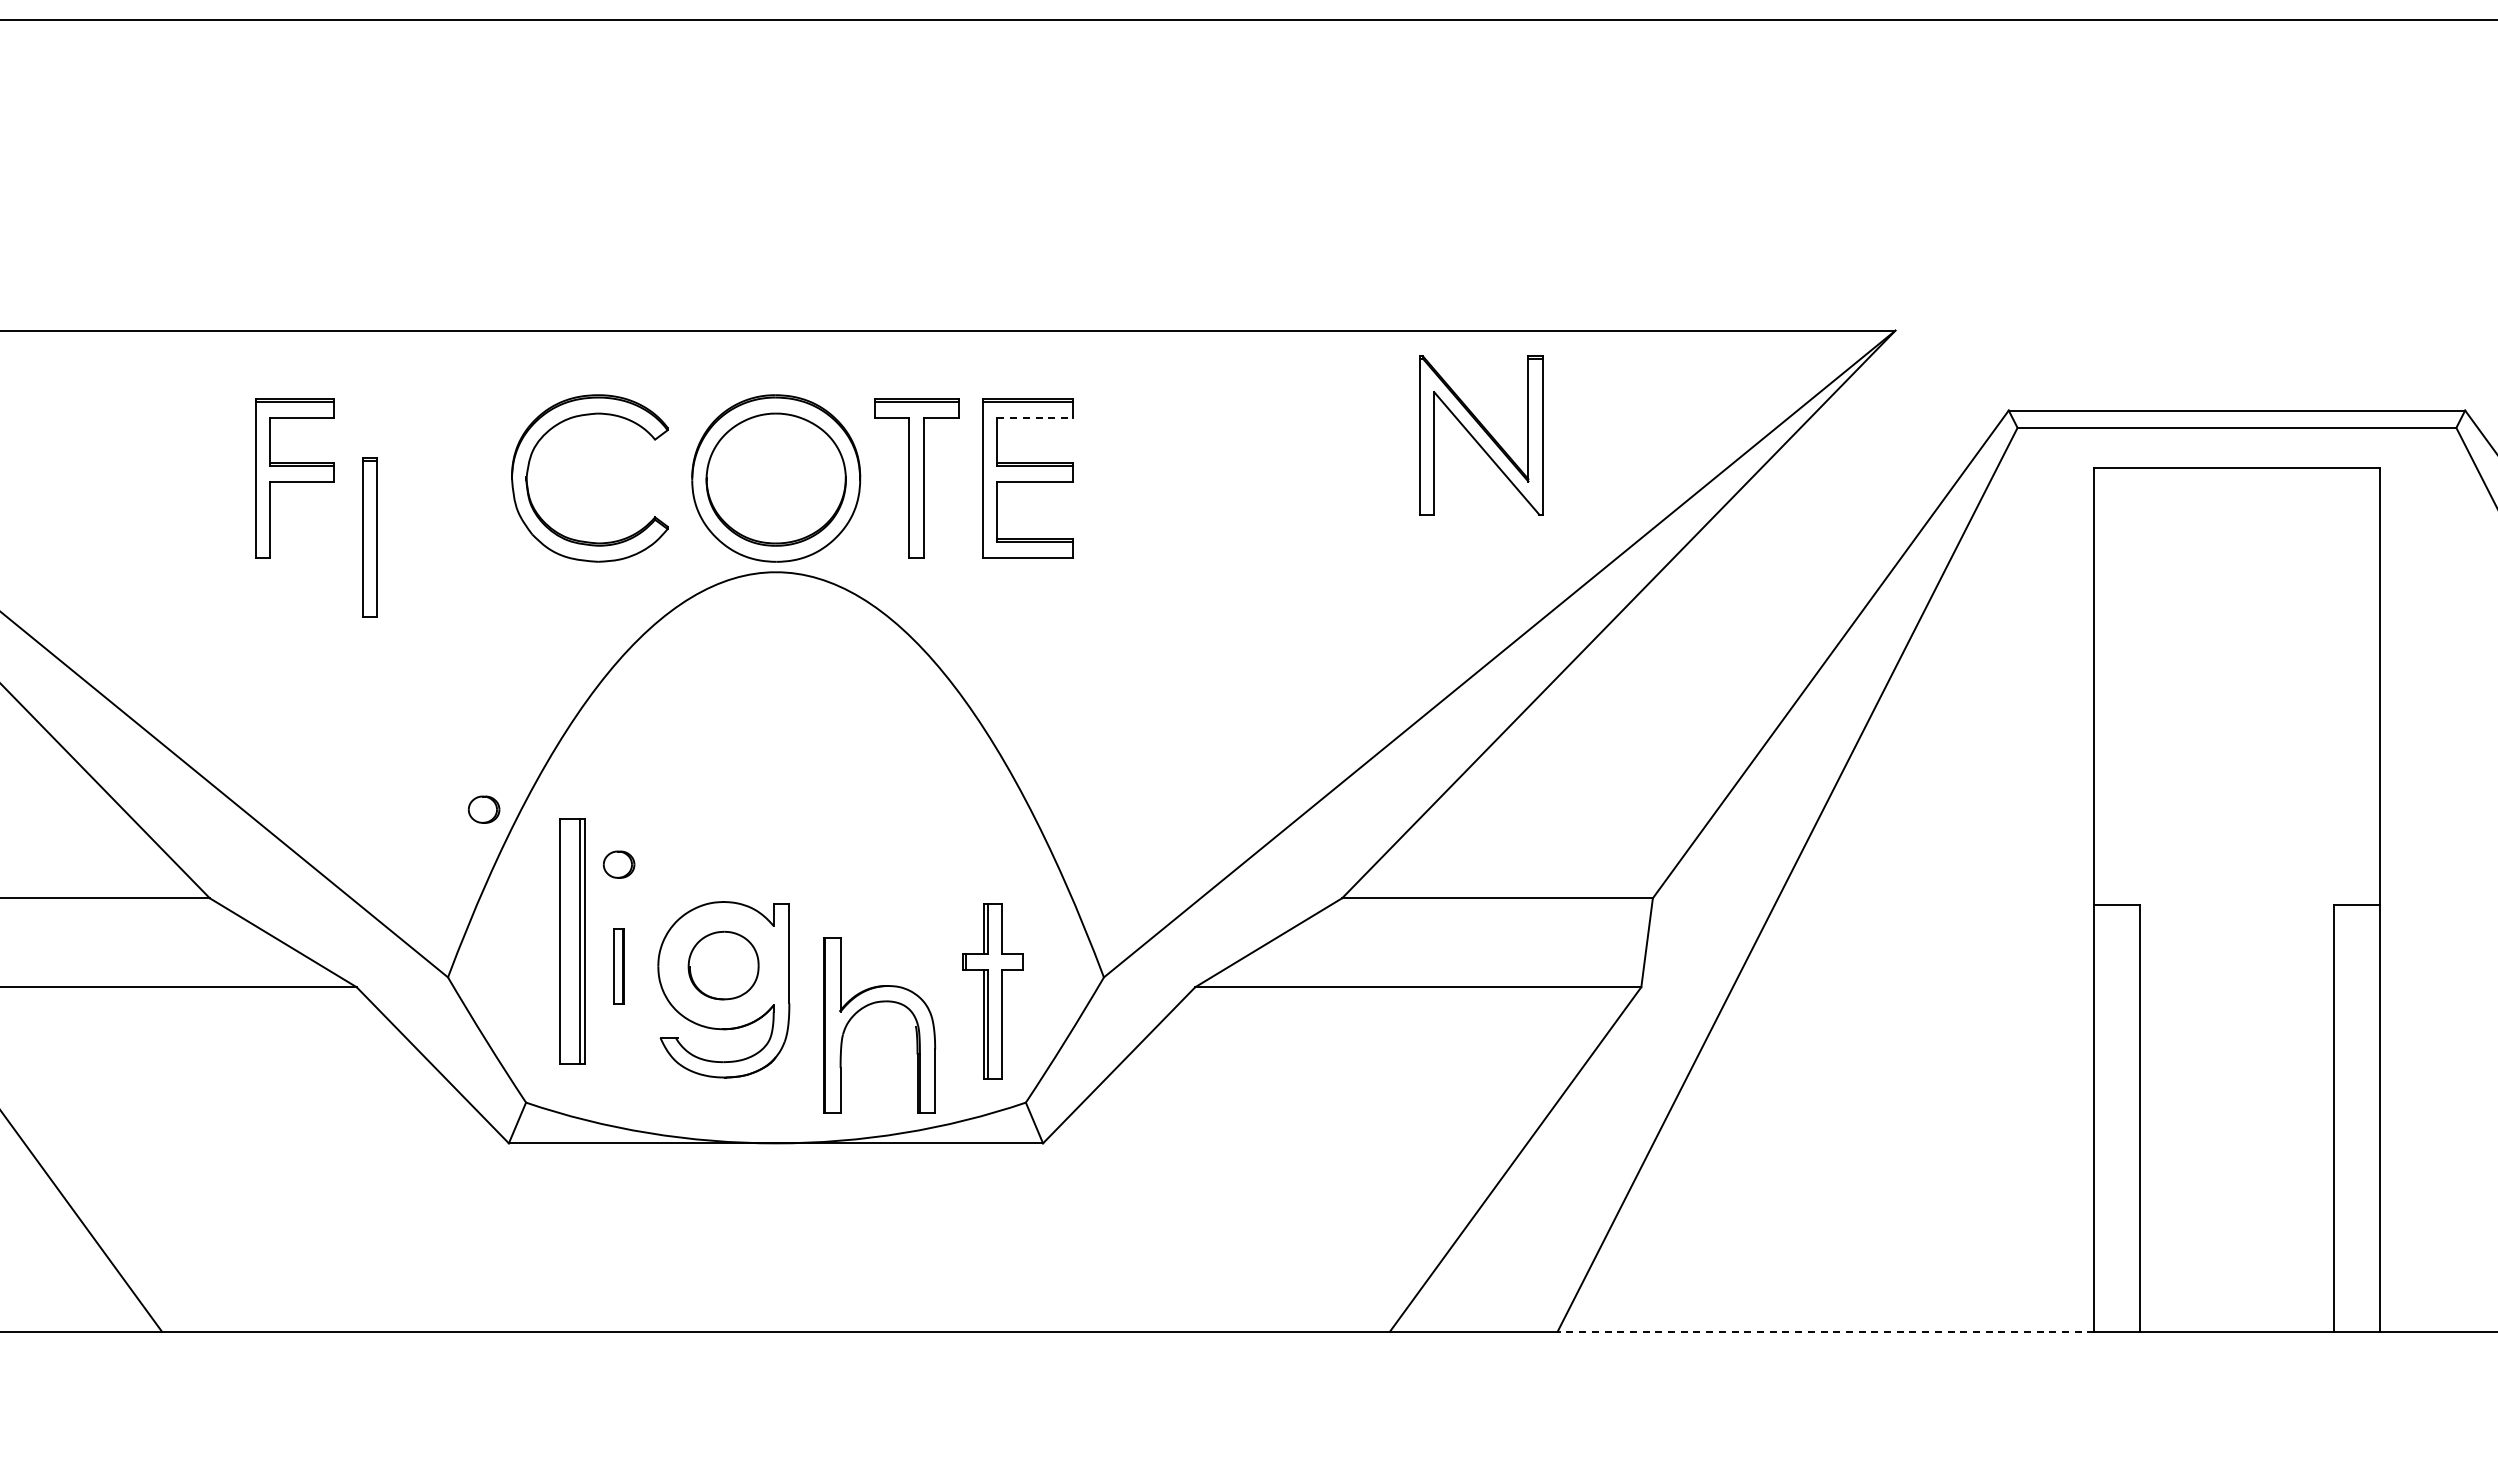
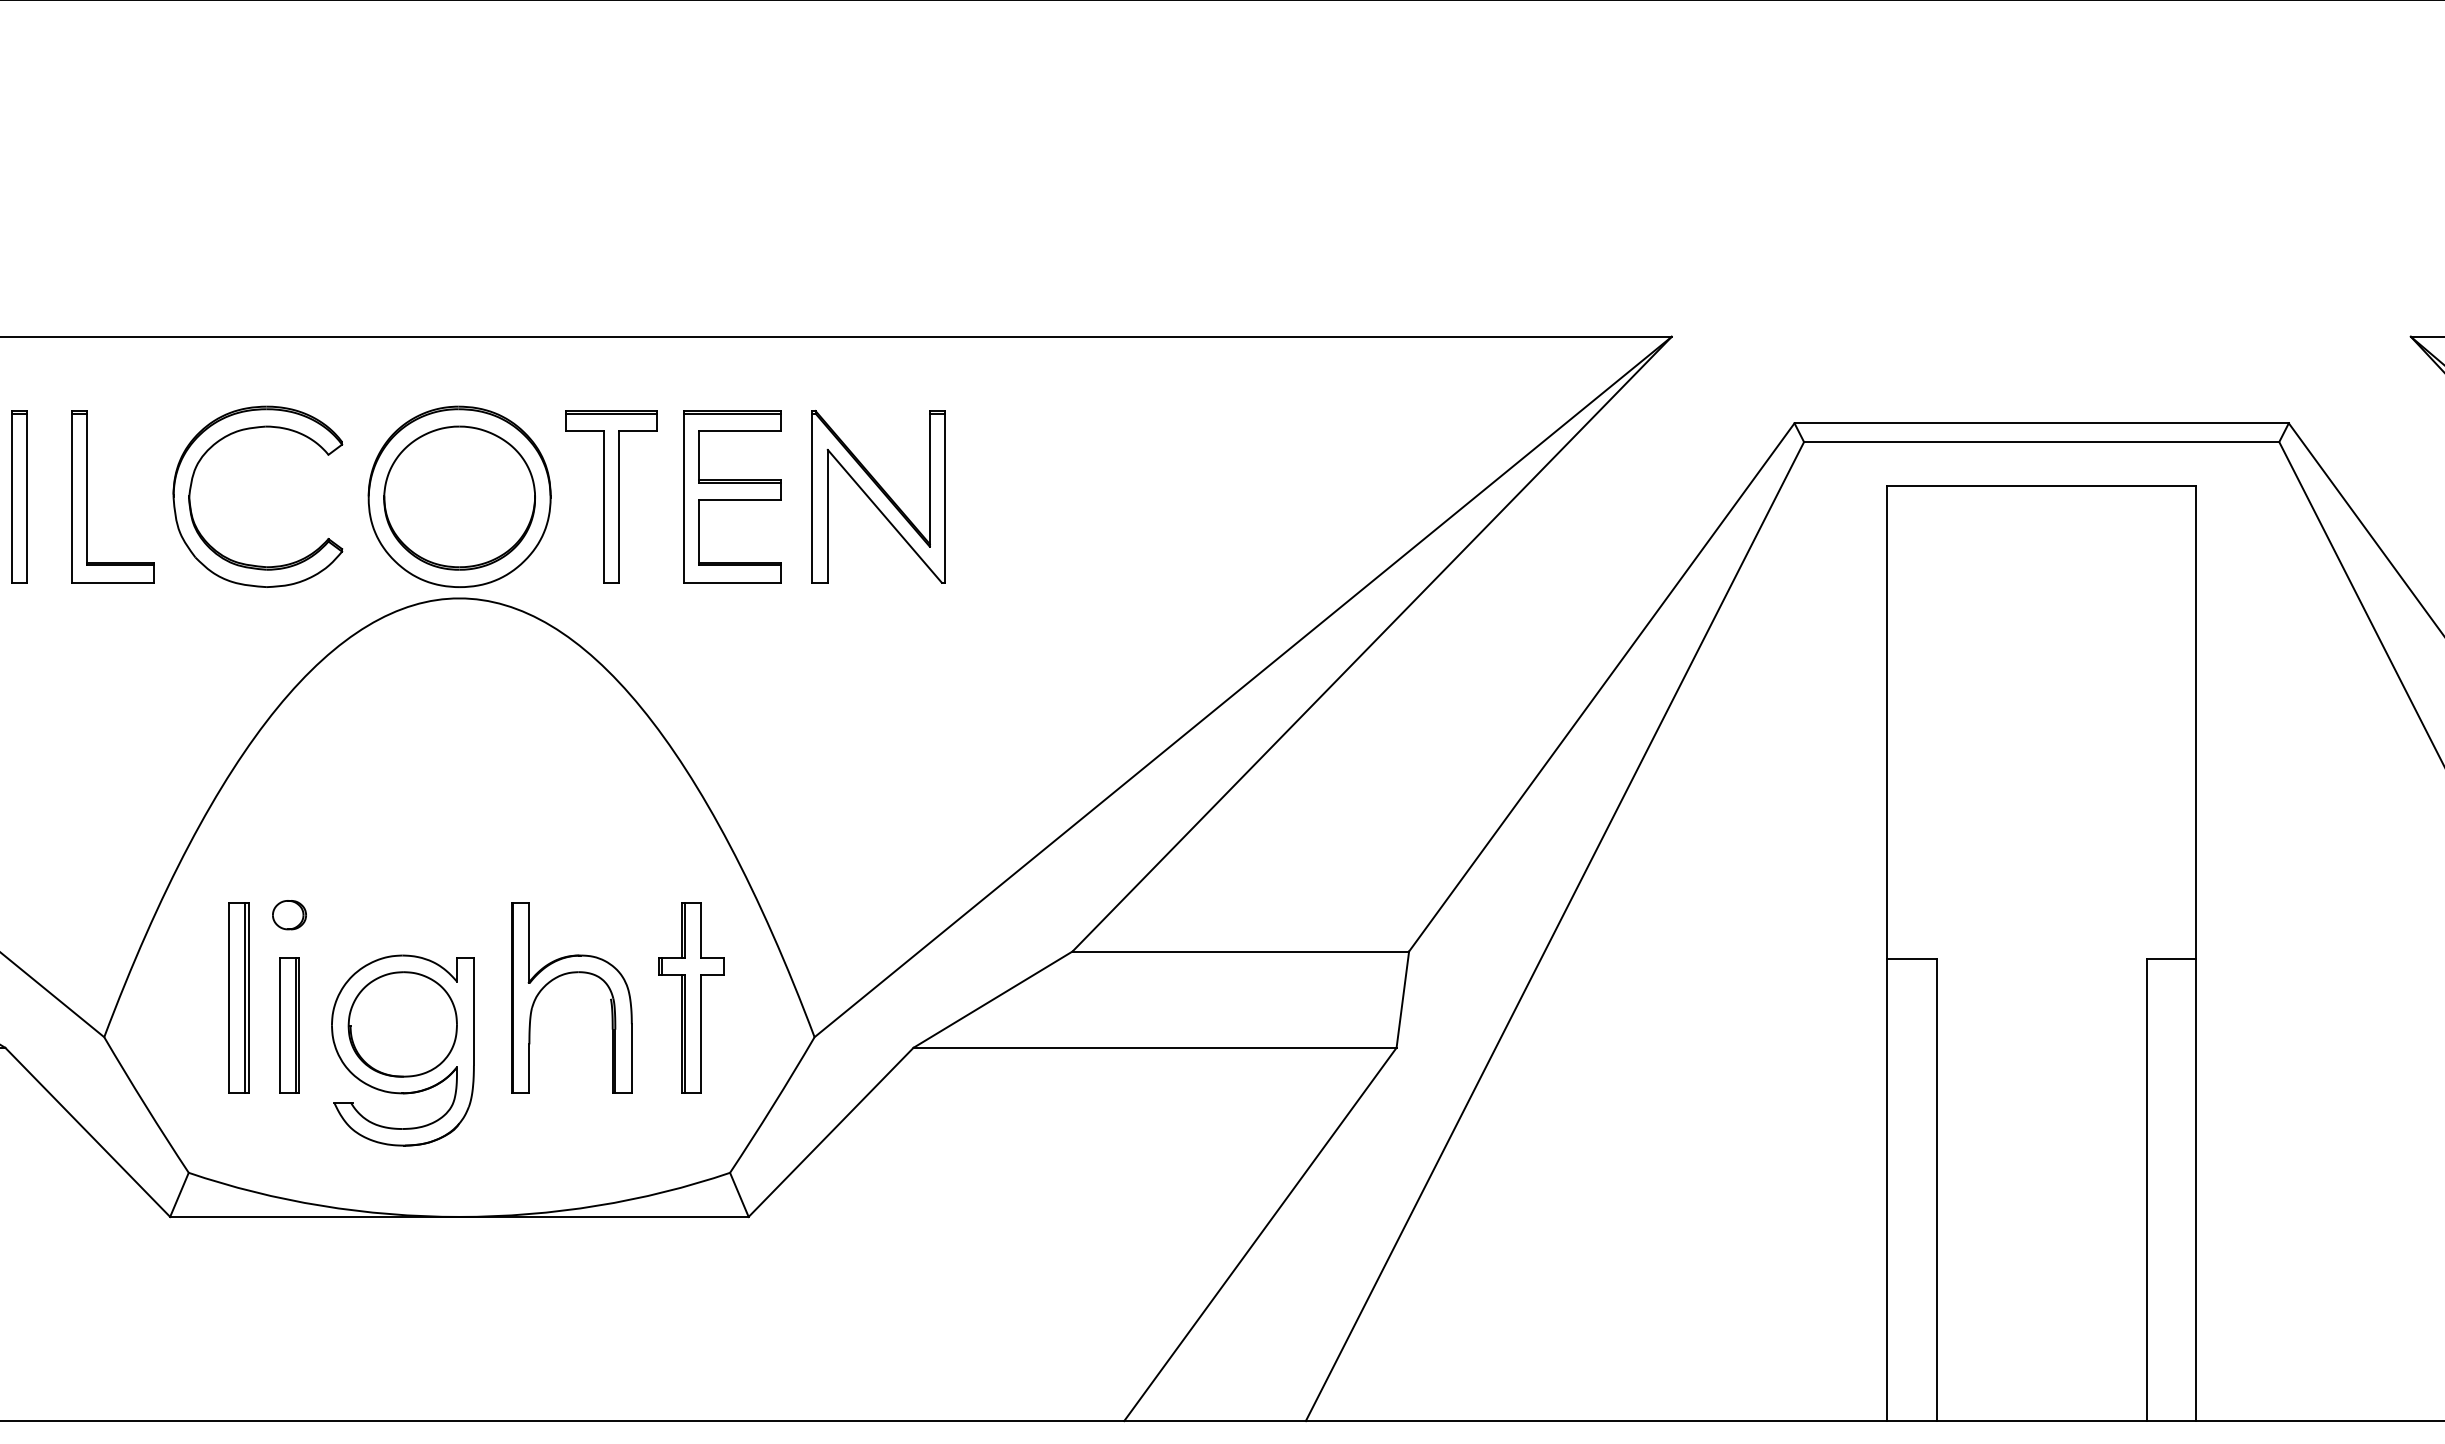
line: (1035, 417) -> (740, 430), dashed -> solid
part: (1481, 435) -> (879, 496), moved
part: (432, 478) -> (87, 496), added
part: (369, 537) -> (19, 496), moved
part: (483, 809) -> (142, 855), removed
part: (571, 941) -> (237, 998), size x0.71
part: (723, 965) -> (402, 1024), size x1.43
part: (618, 966) -> (288, 1025), size x1.67
part: (992, 991) -> (690, 998), moved
part: (870, 1005) -> (561, 976), moved
line: (1825, 1331) -> (1596, 1420), dashed -> solid

